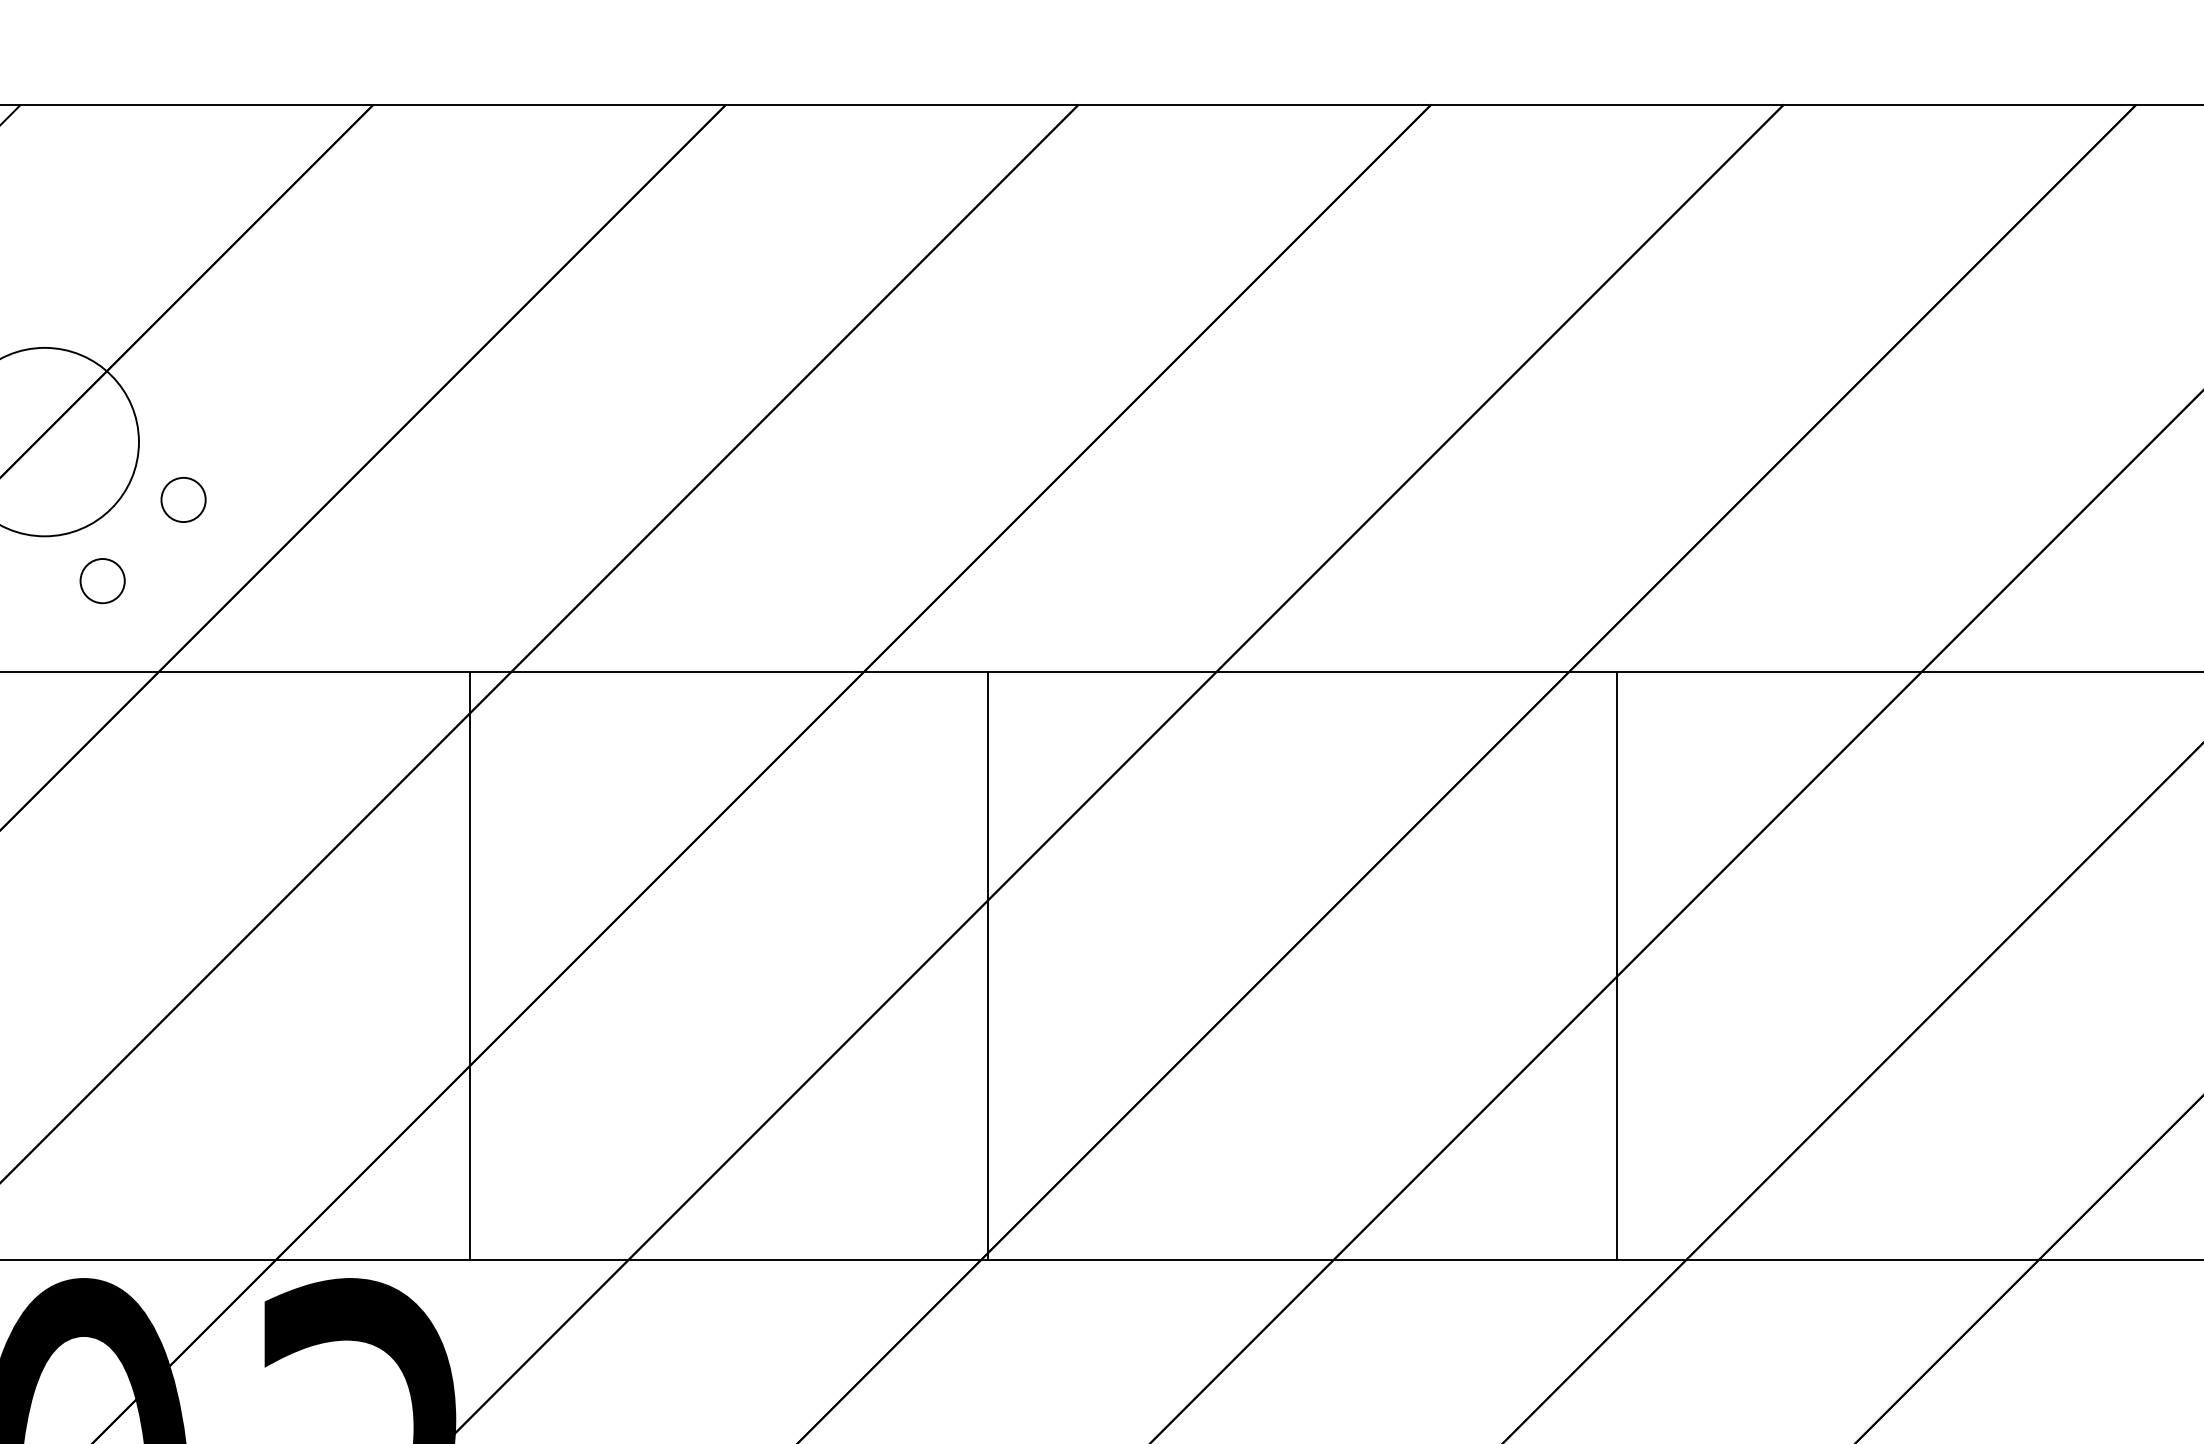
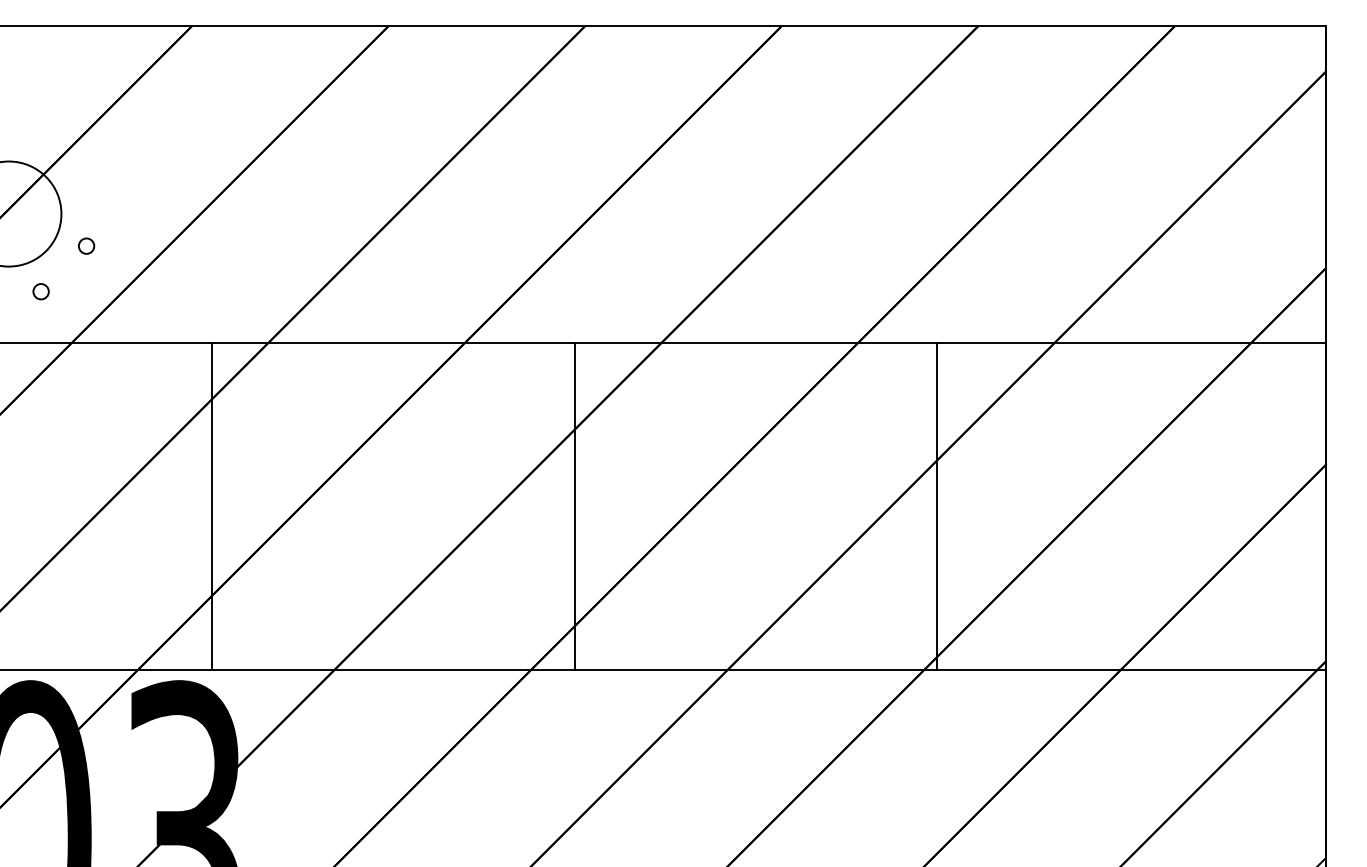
circle: (183, 498) -> (86, 245), size x0.62
circle: (101, 581) -> (40, 291), size x0.62
line: (469, 964) -> (211, 505), moved
line: (987, 964) -> (574, 505), moved
line: (1616, 964) -> (937, 505), moved

